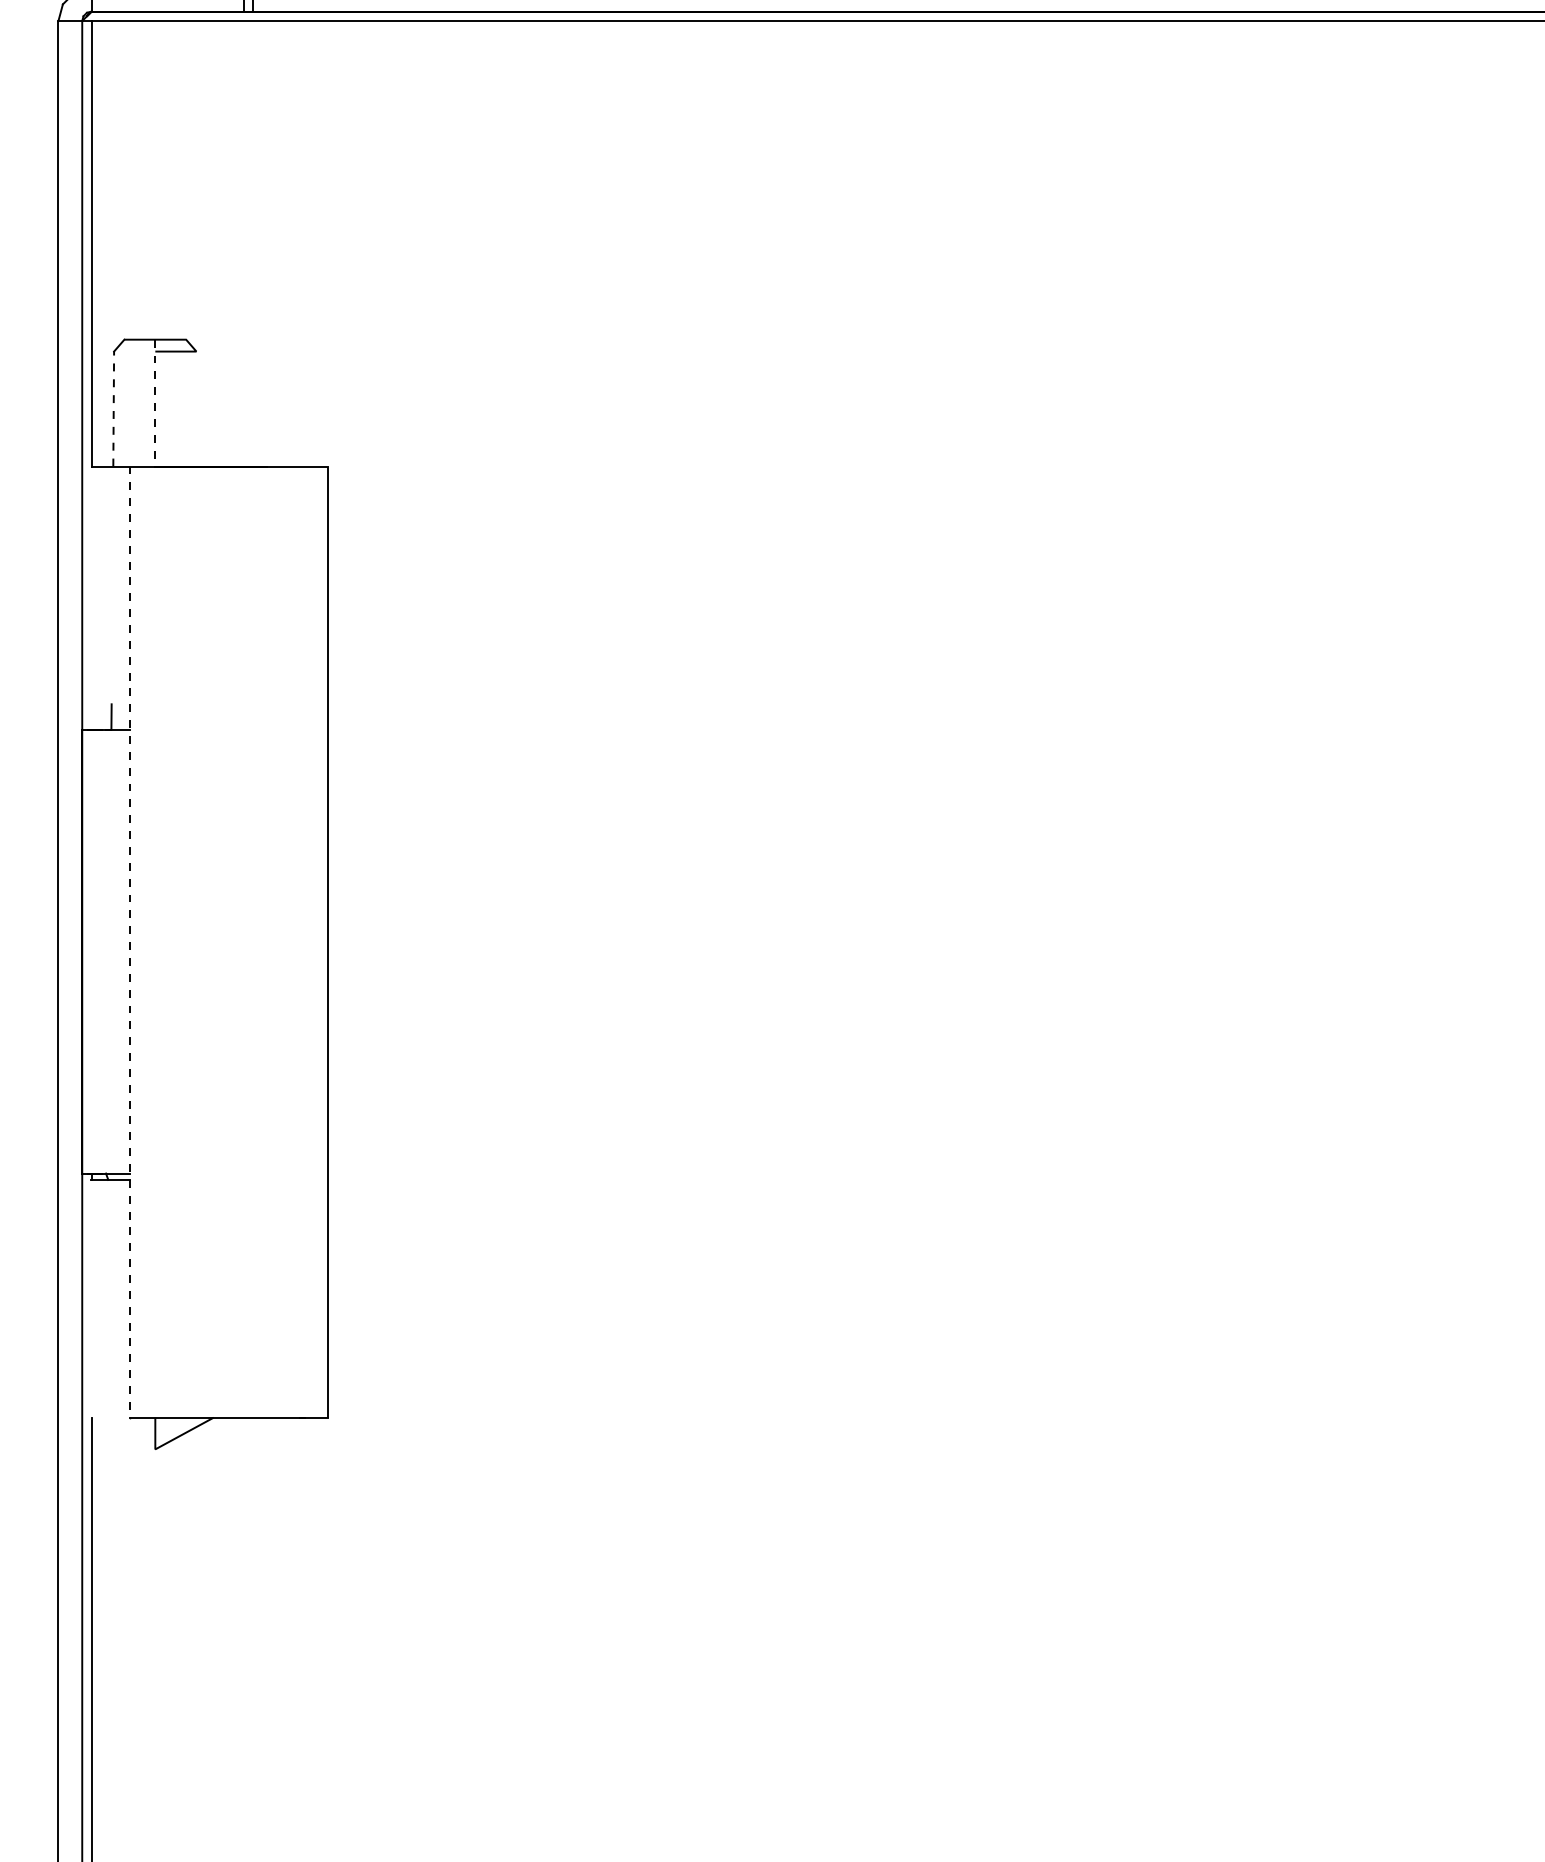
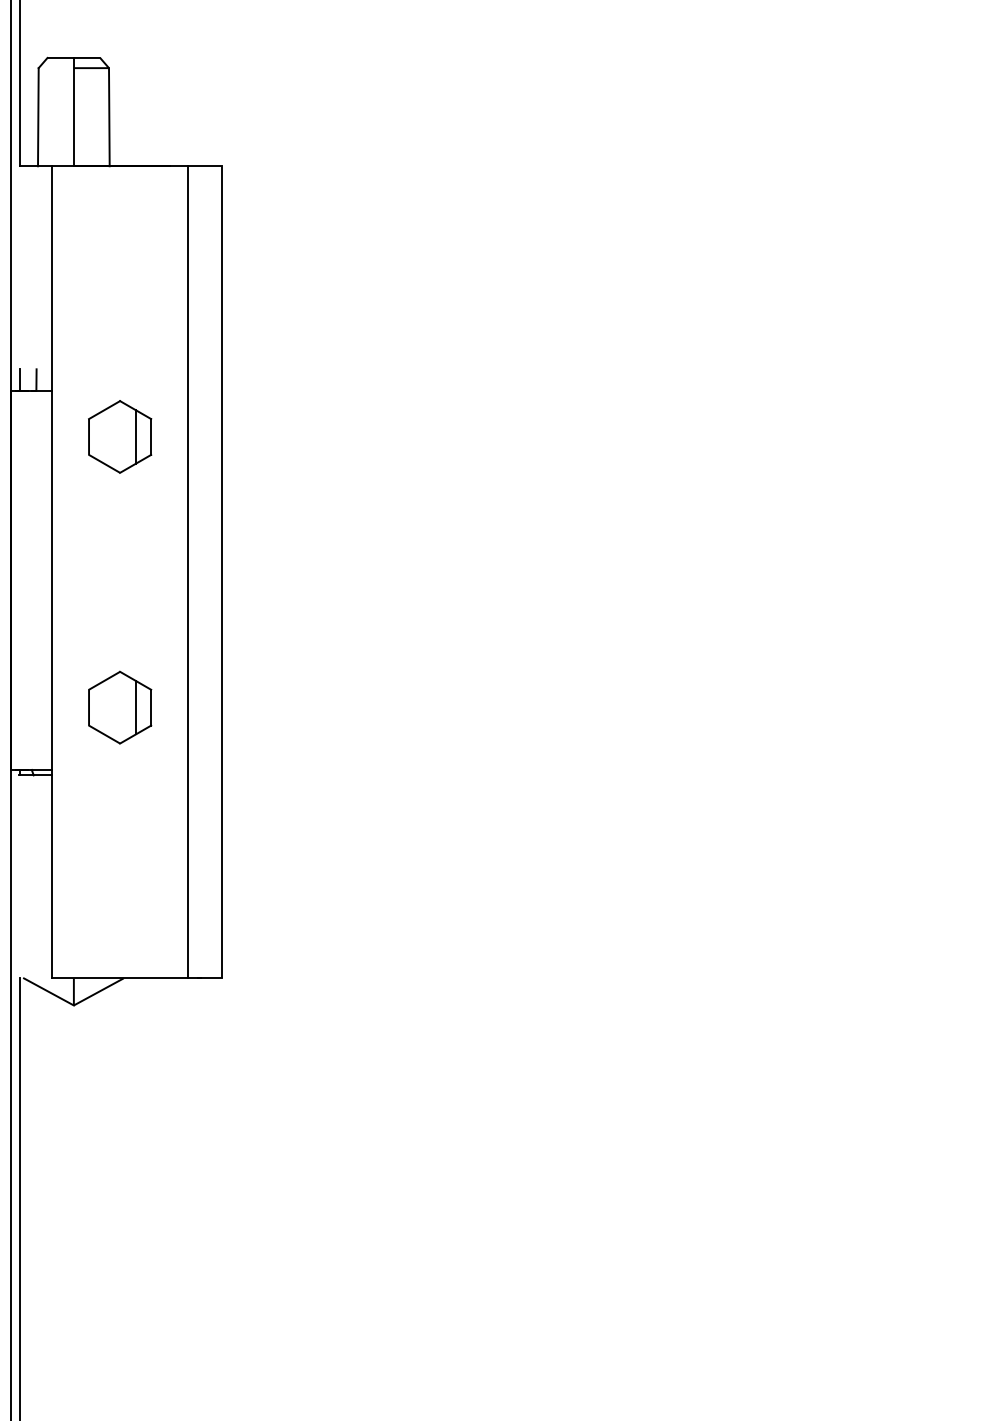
line: (155, 403) -> (74, 112), dashed -> solid
line: (113, 408) -> (38, 116), dashed -> solid
line: (196, 408) -> (109, 116), added
line: (91, 716) -> (19, 379), added
part: (209, 783) -> (120, 436), added
line: (288, 941) -> (187, 571), added
line: (130, 942) -> (52, 572), dashed -> solid
part: (209, 1100) -> (120, 707), added
line: (125, 1433) -> (48, 991), added

